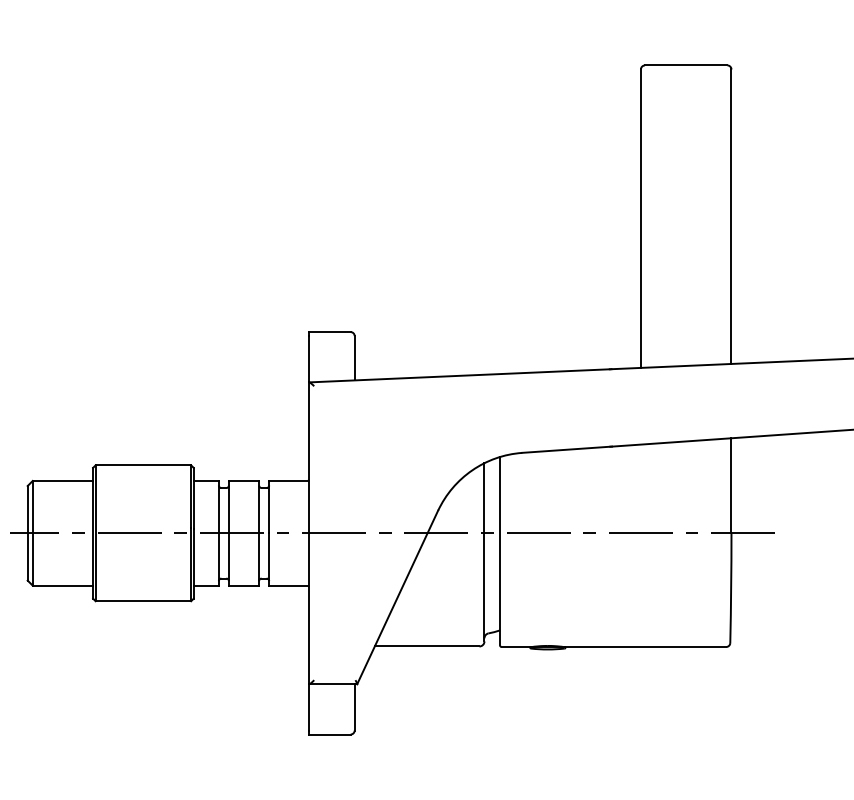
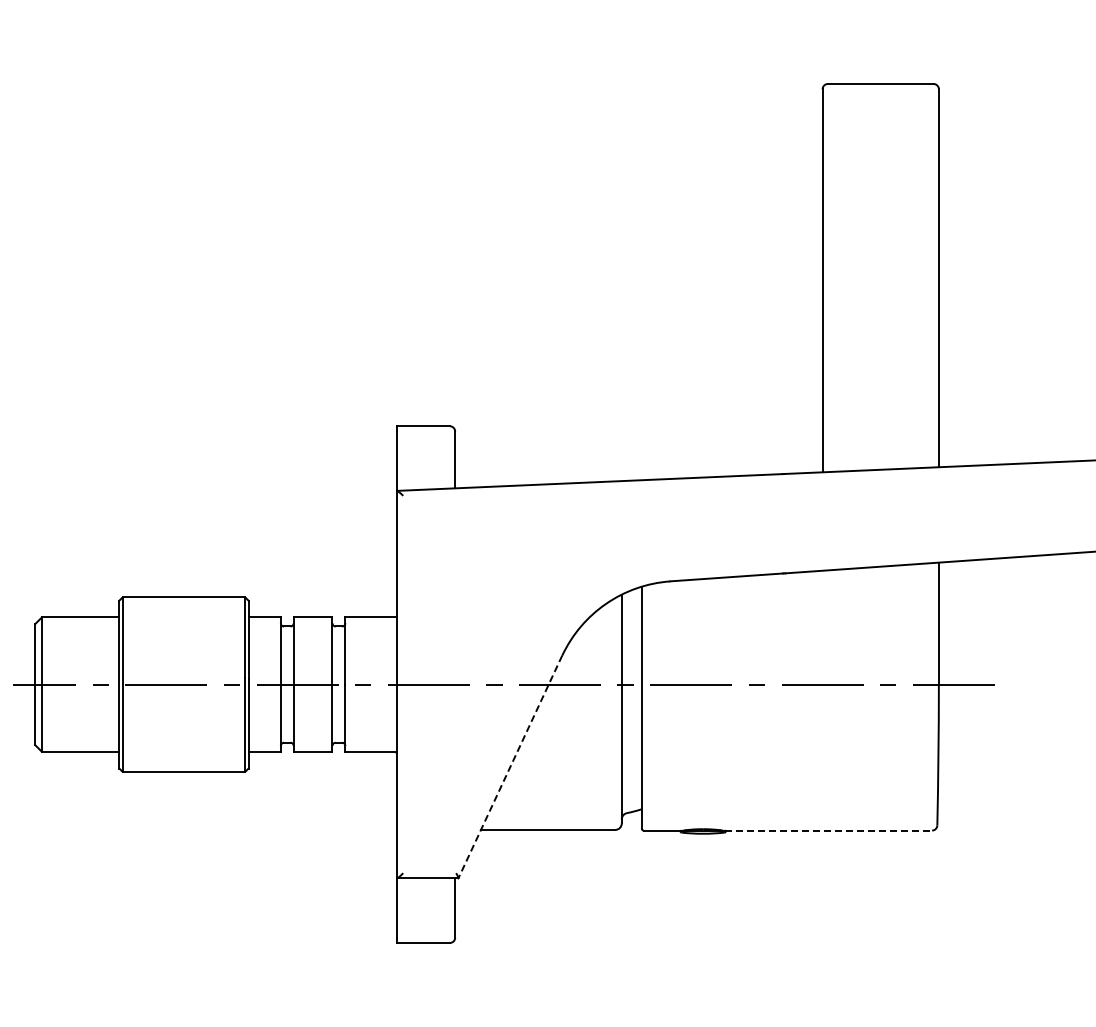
line: (397, 597) -> (510, 766), solid -> dashed
line: (645, 646) -> (828, 830), solid -> dashed

